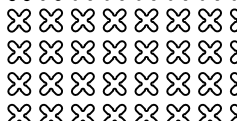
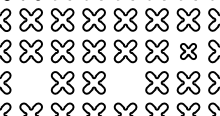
part: (209, 52) -> (187, 51), size x0.7
part: (50, 83) -> (30, 82), removed
part: (146, 83) -> (125, 82), removed

